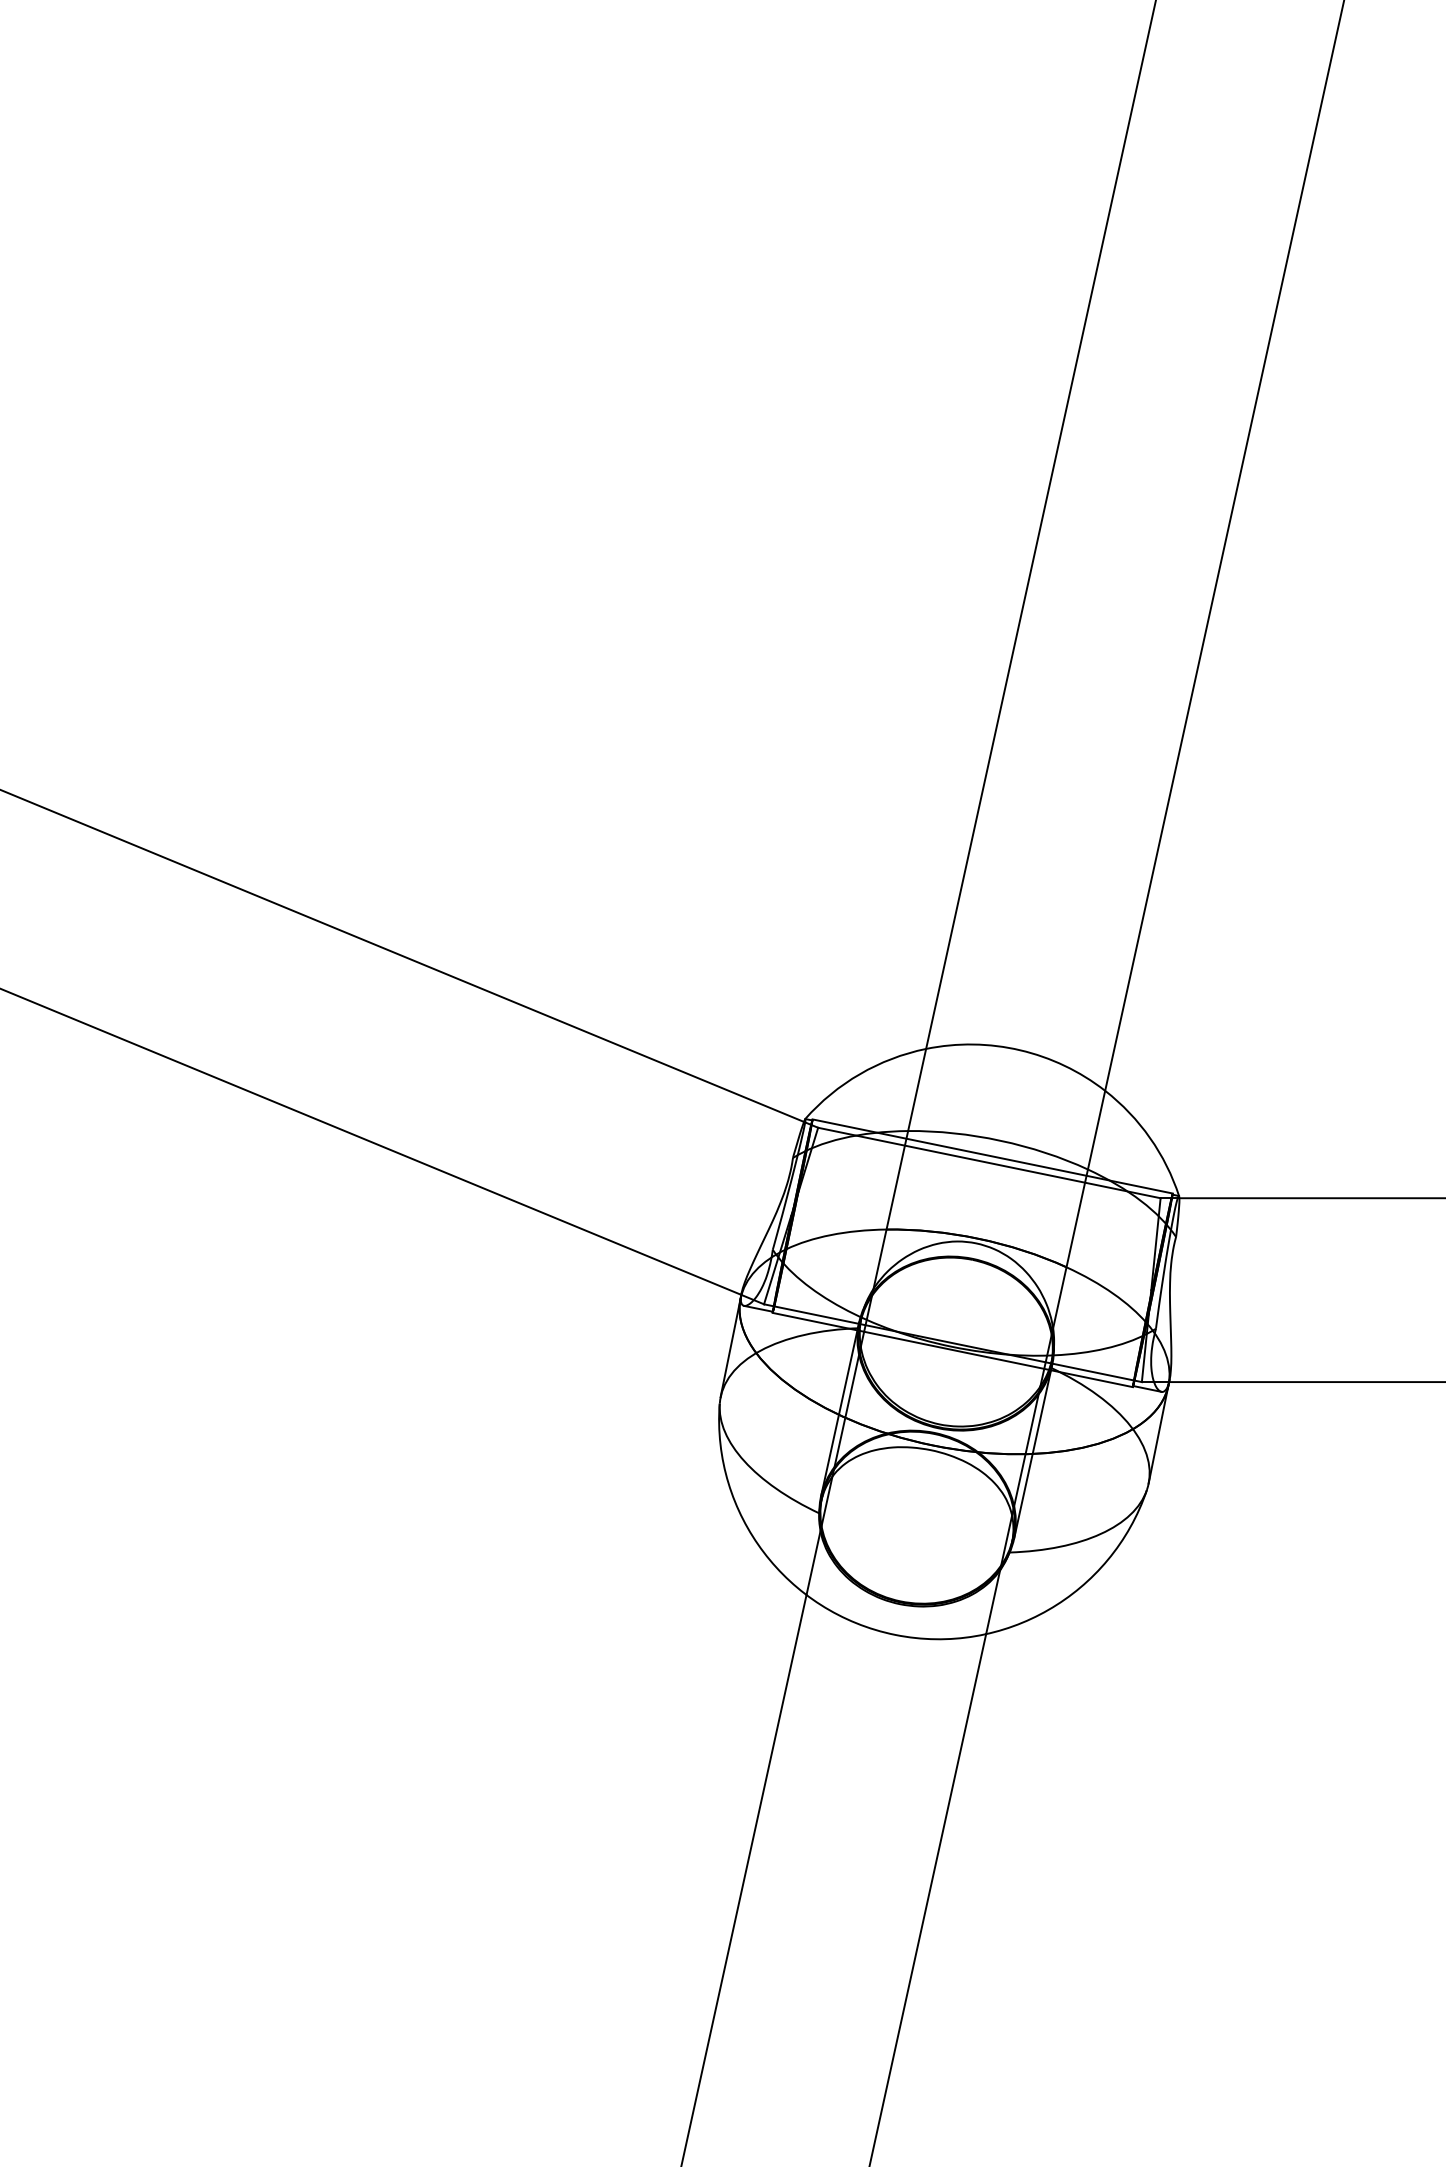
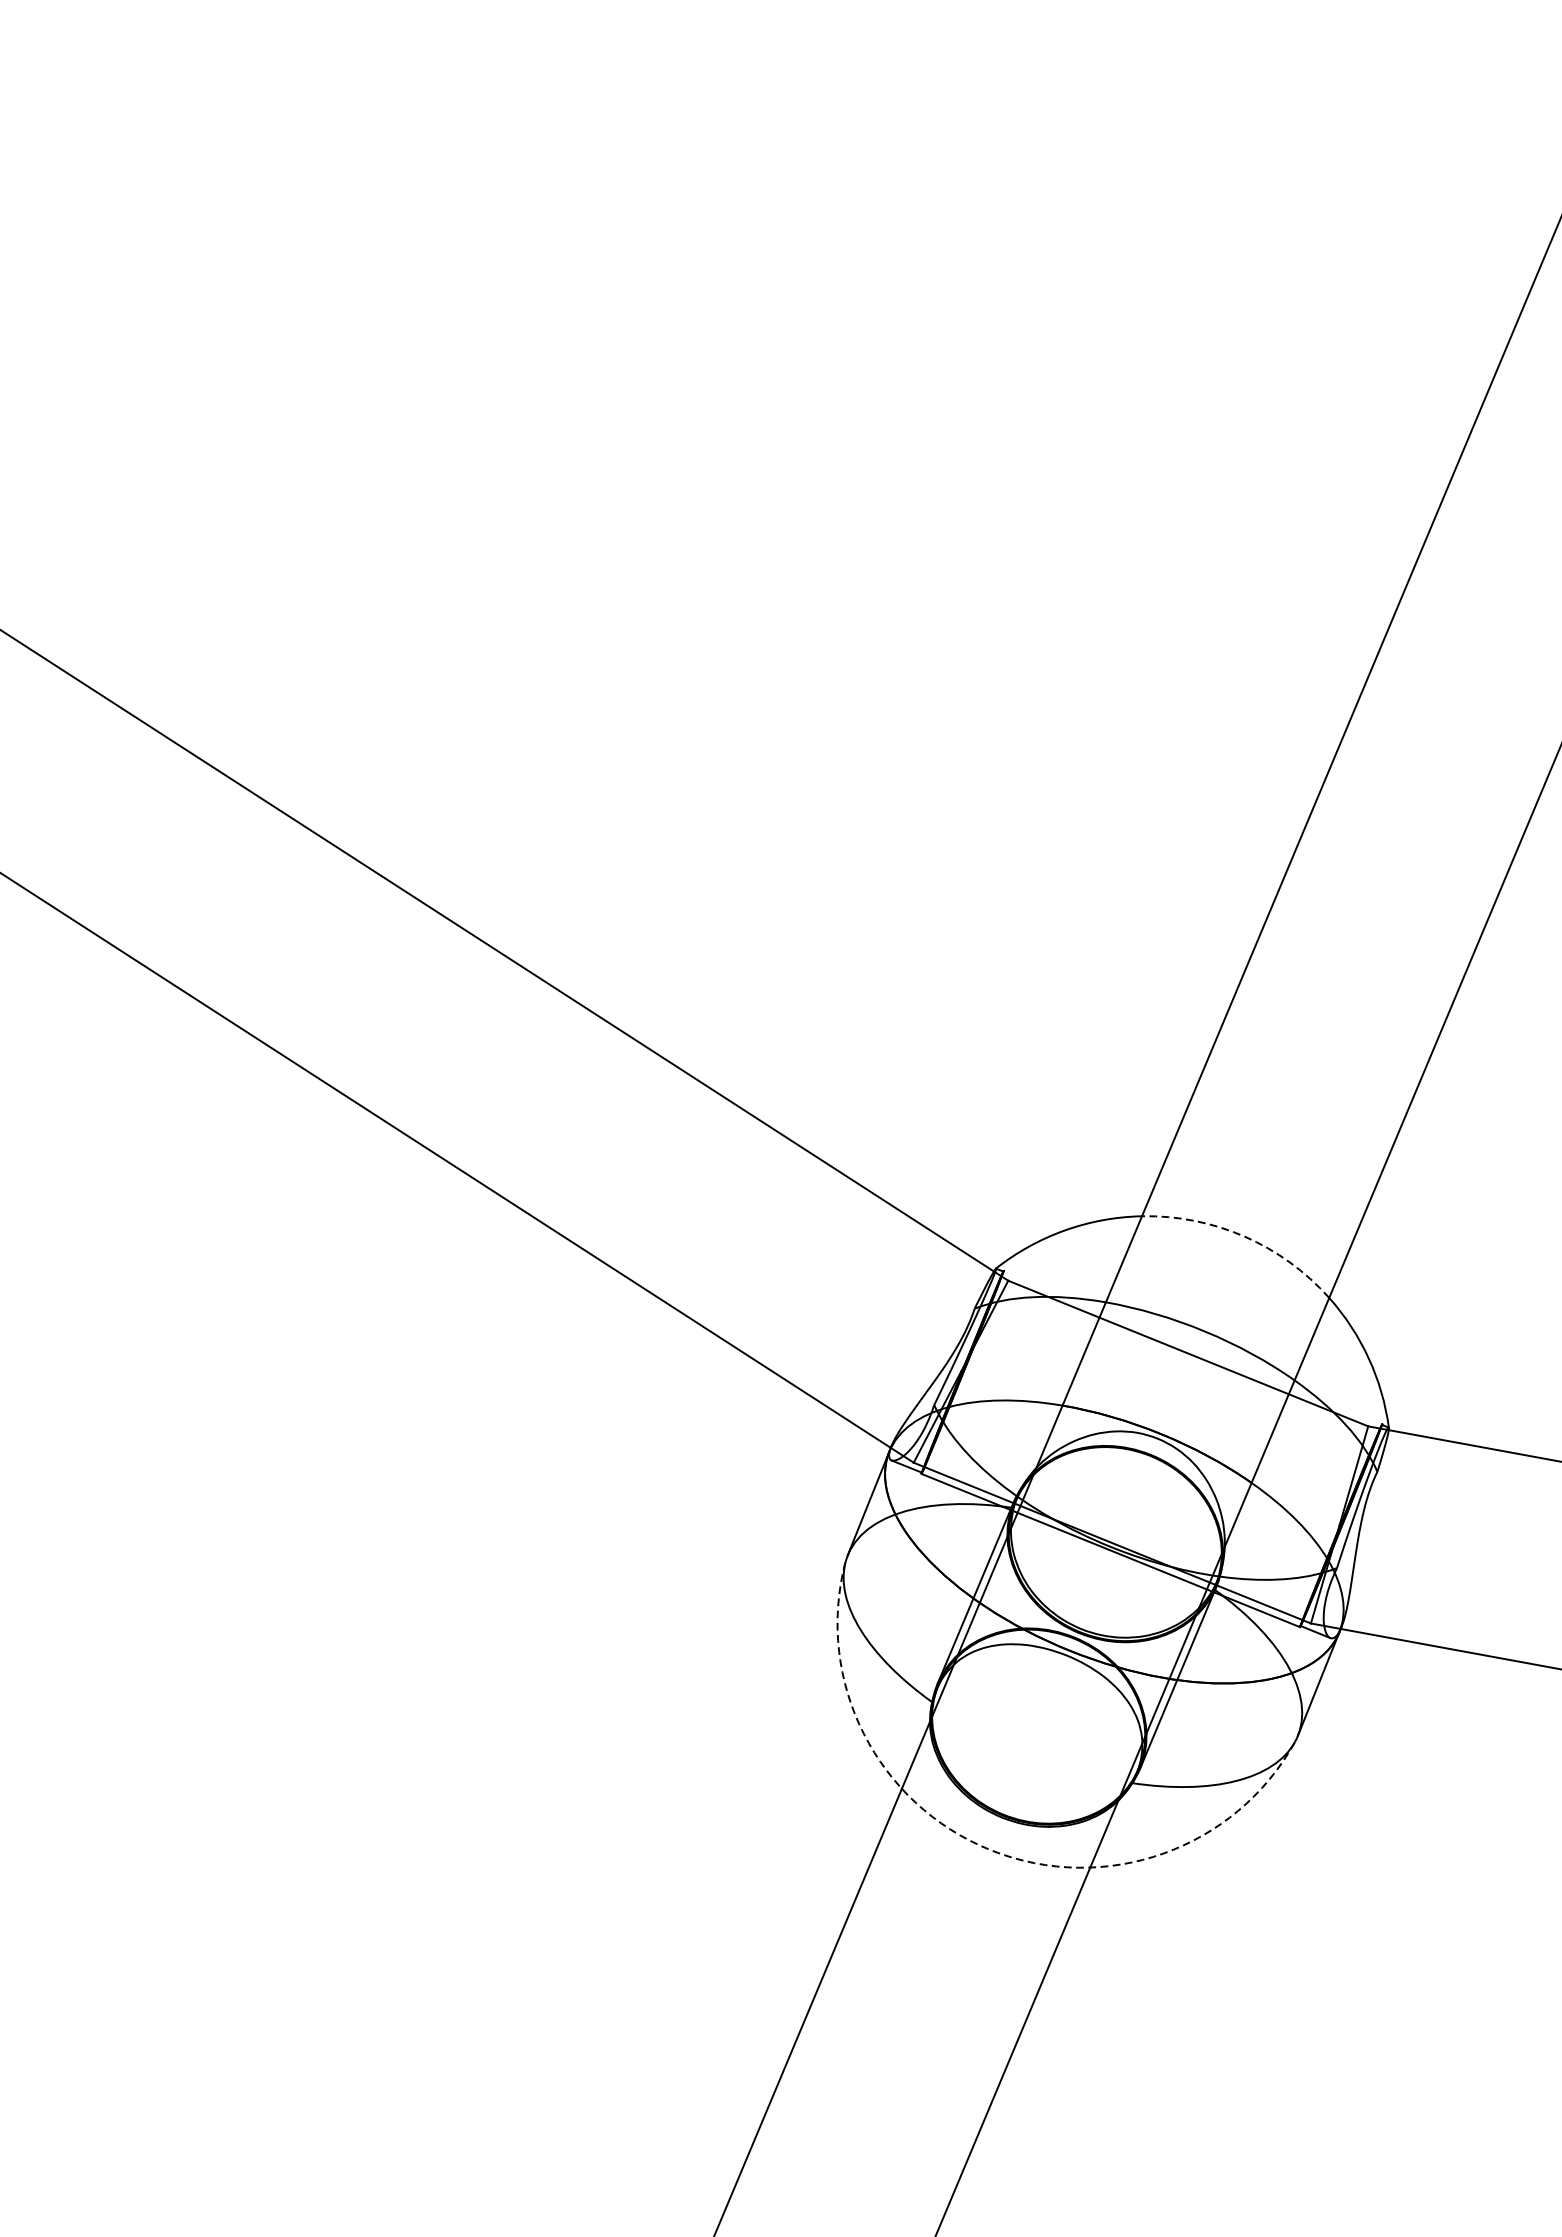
arc: (1020, 1050) -> (1244, 1236), solid -> dashed
line: (992, 1156) -> (1192, 1347), removed
arc: (895, 1634) -> (991, 1849), solid -> dashed

